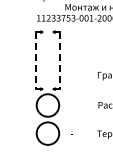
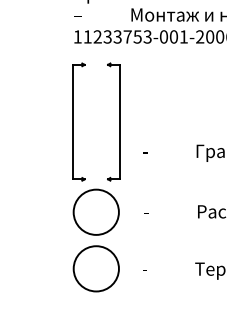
line: (36, 61) -> (73, 123), dashed -> solid
line: (59, 61) -> (119, 123), dashed -> solid

